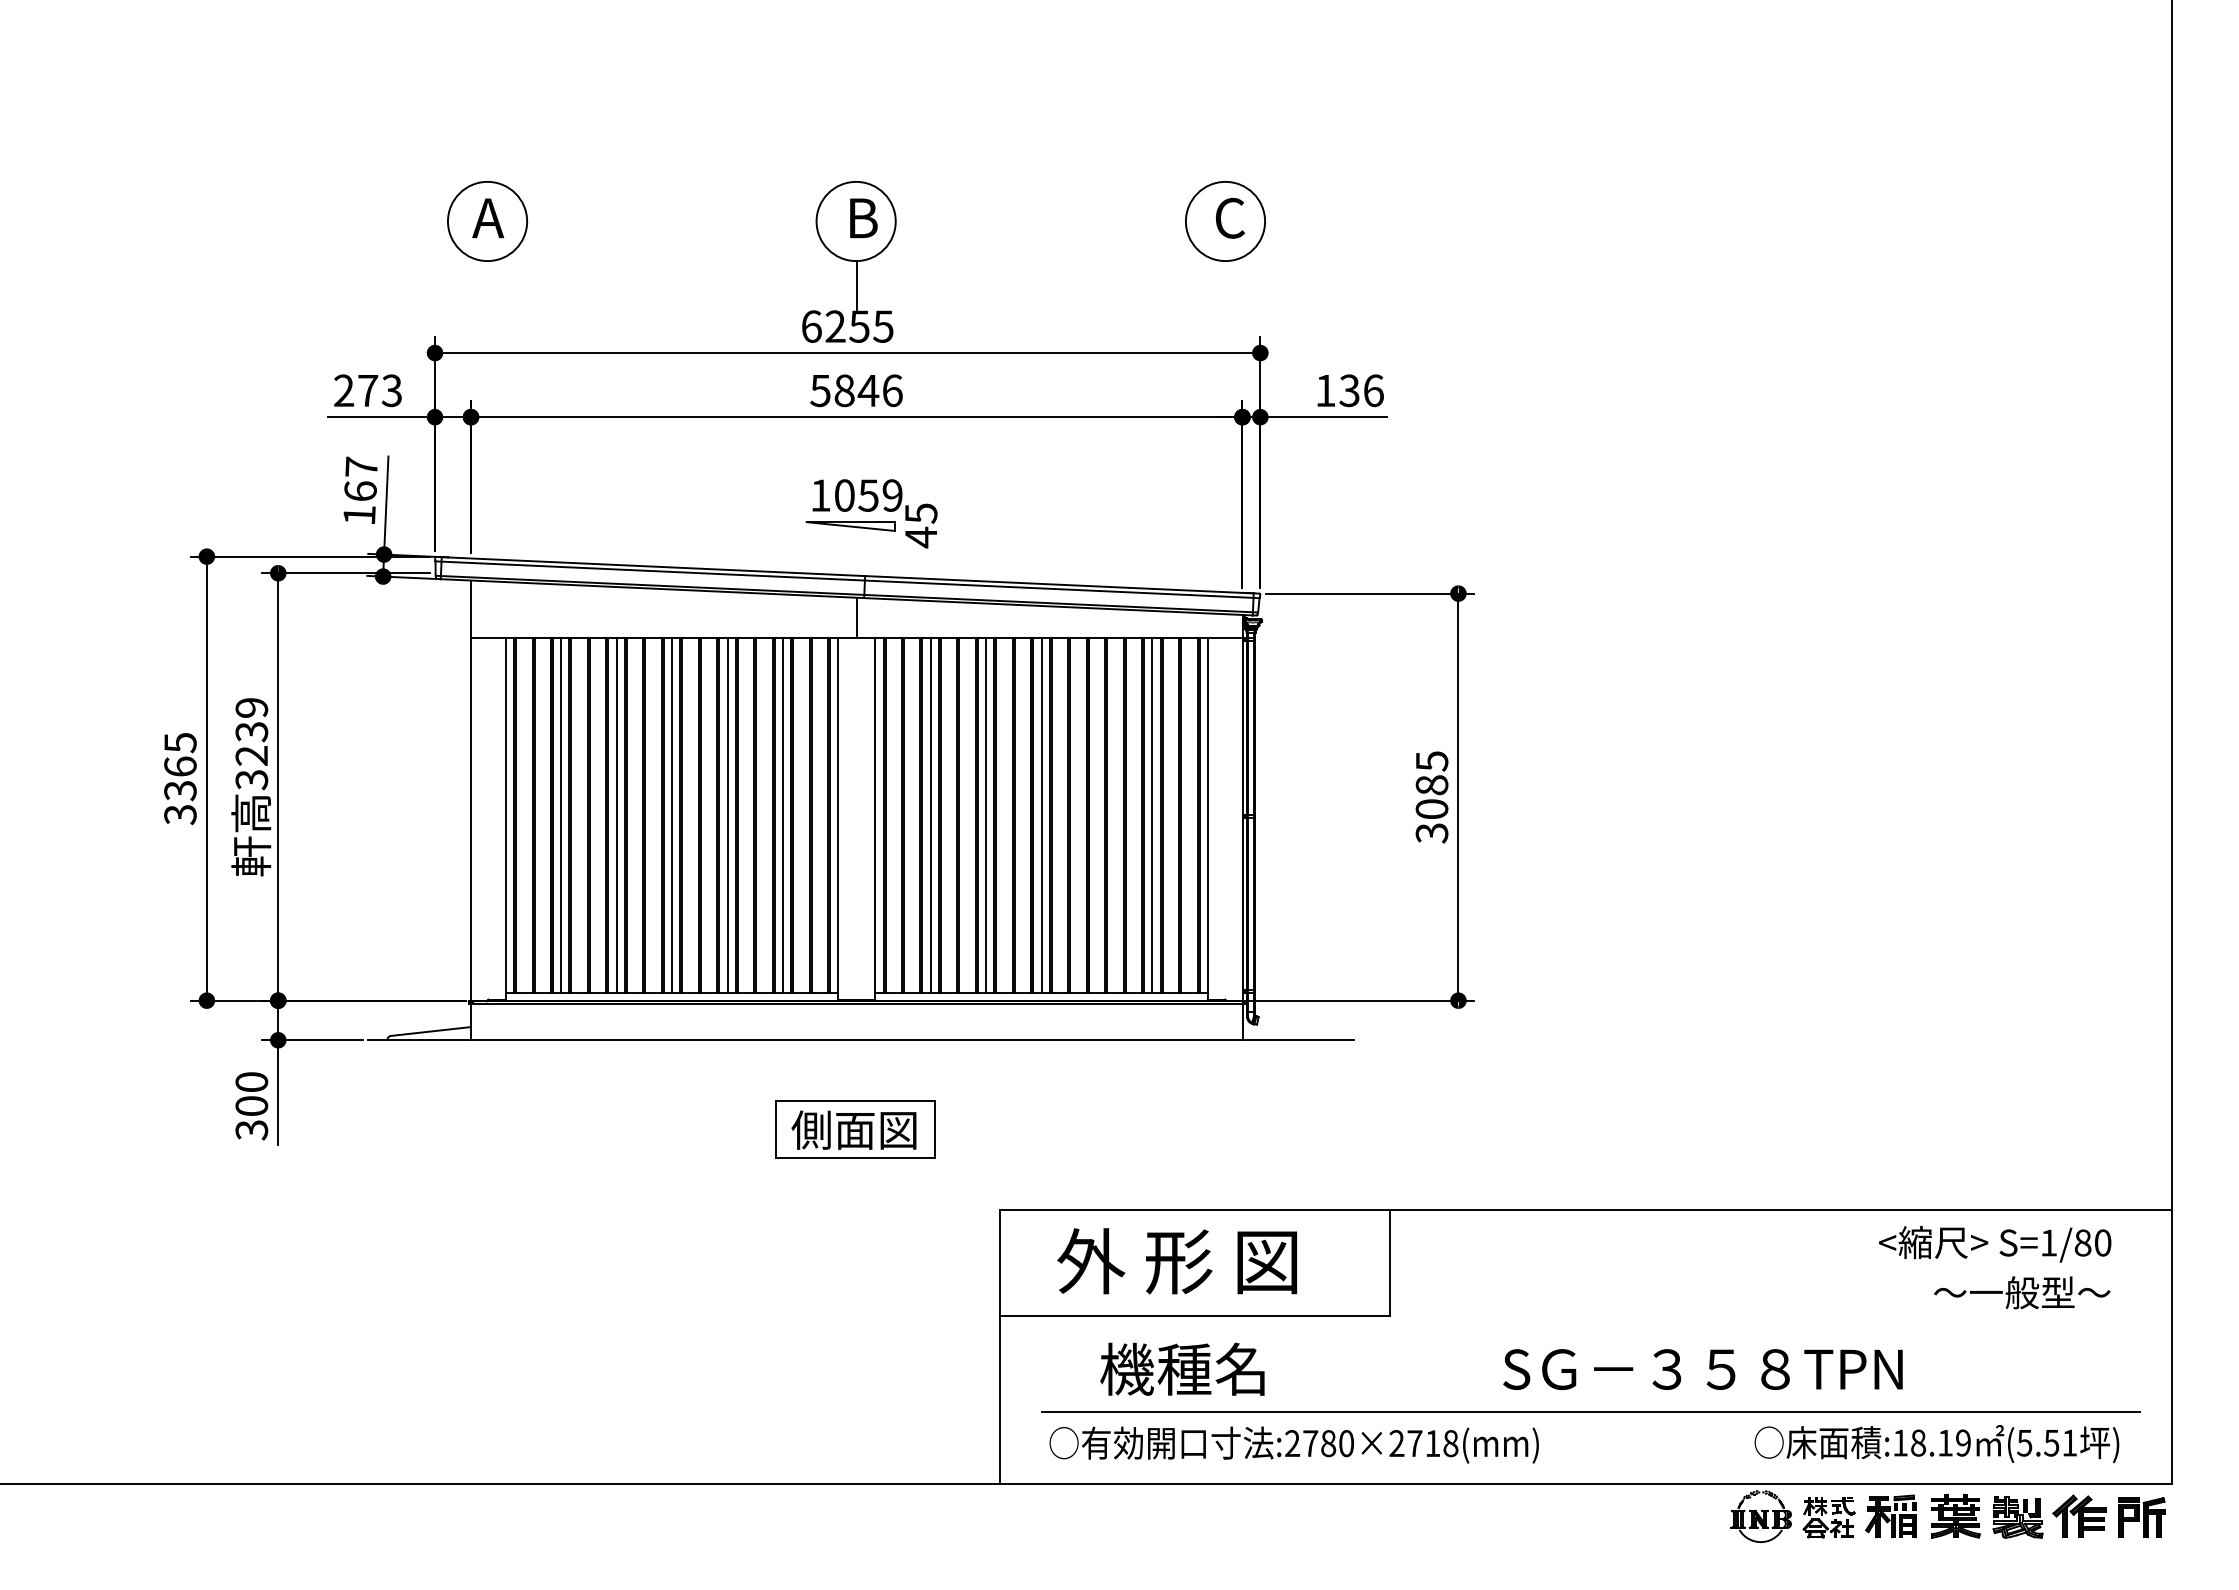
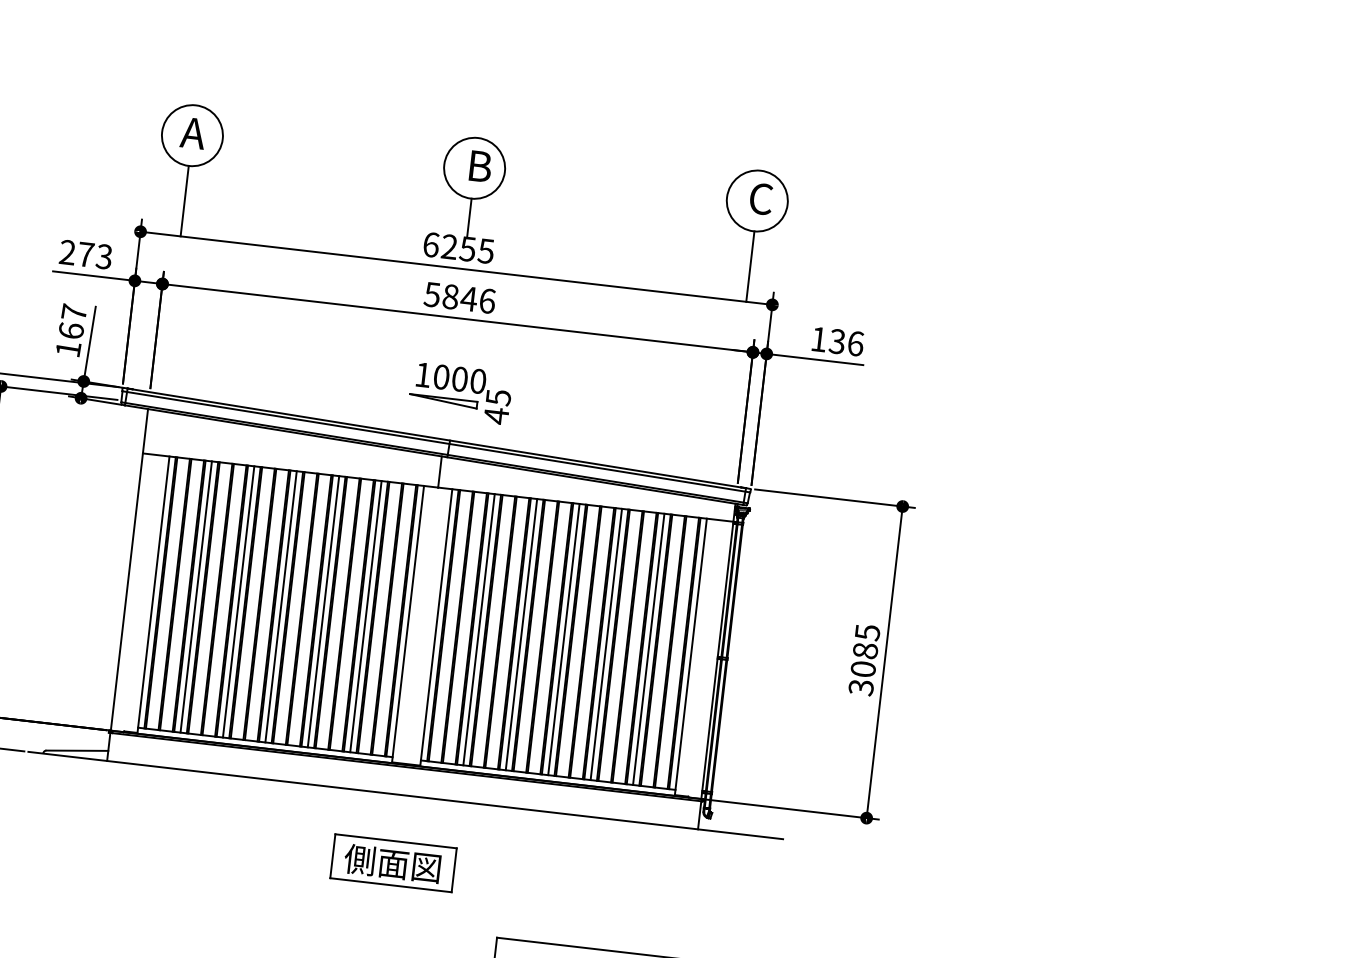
line: (487, 307) -> (184, 201), added
line: (1226, 307) -> (750, 266), added
text: (880, 495) -> (468, 380), 1059 -> 1000
line: (1096, 815) -> (605, 644), added

